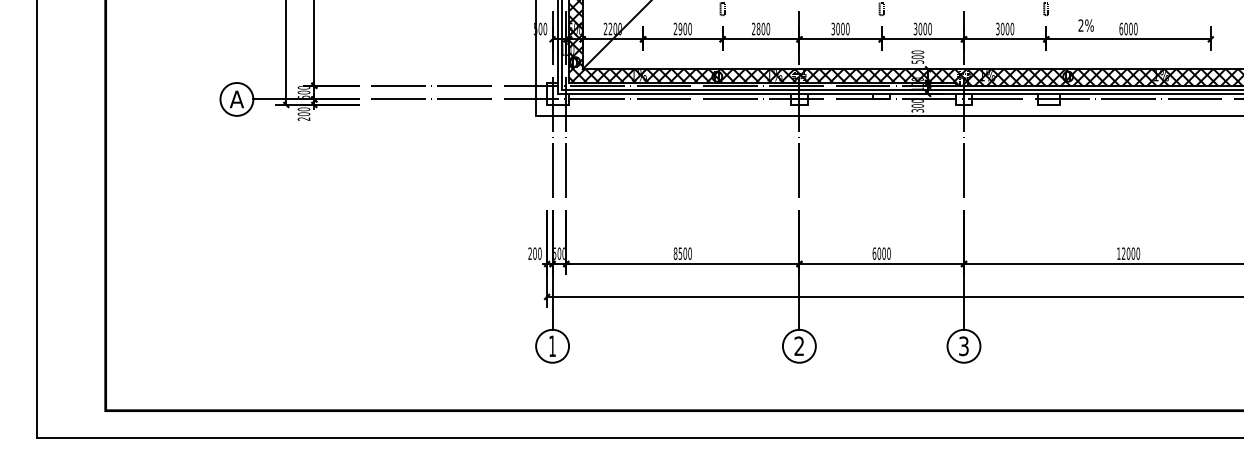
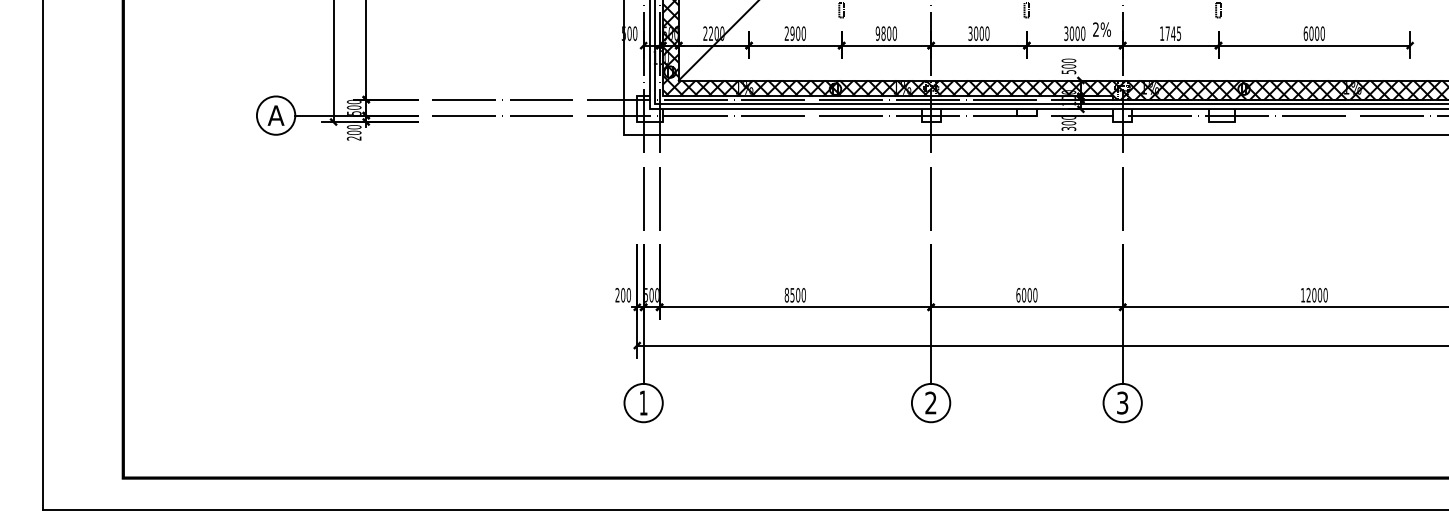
text: (1085, 25) -> (1101, 29), moved
text: (753, 28) -> (877, 33), 2800 -> 9800
text: (1005, 28) -> (1170, 33), 3000 -> 1745

